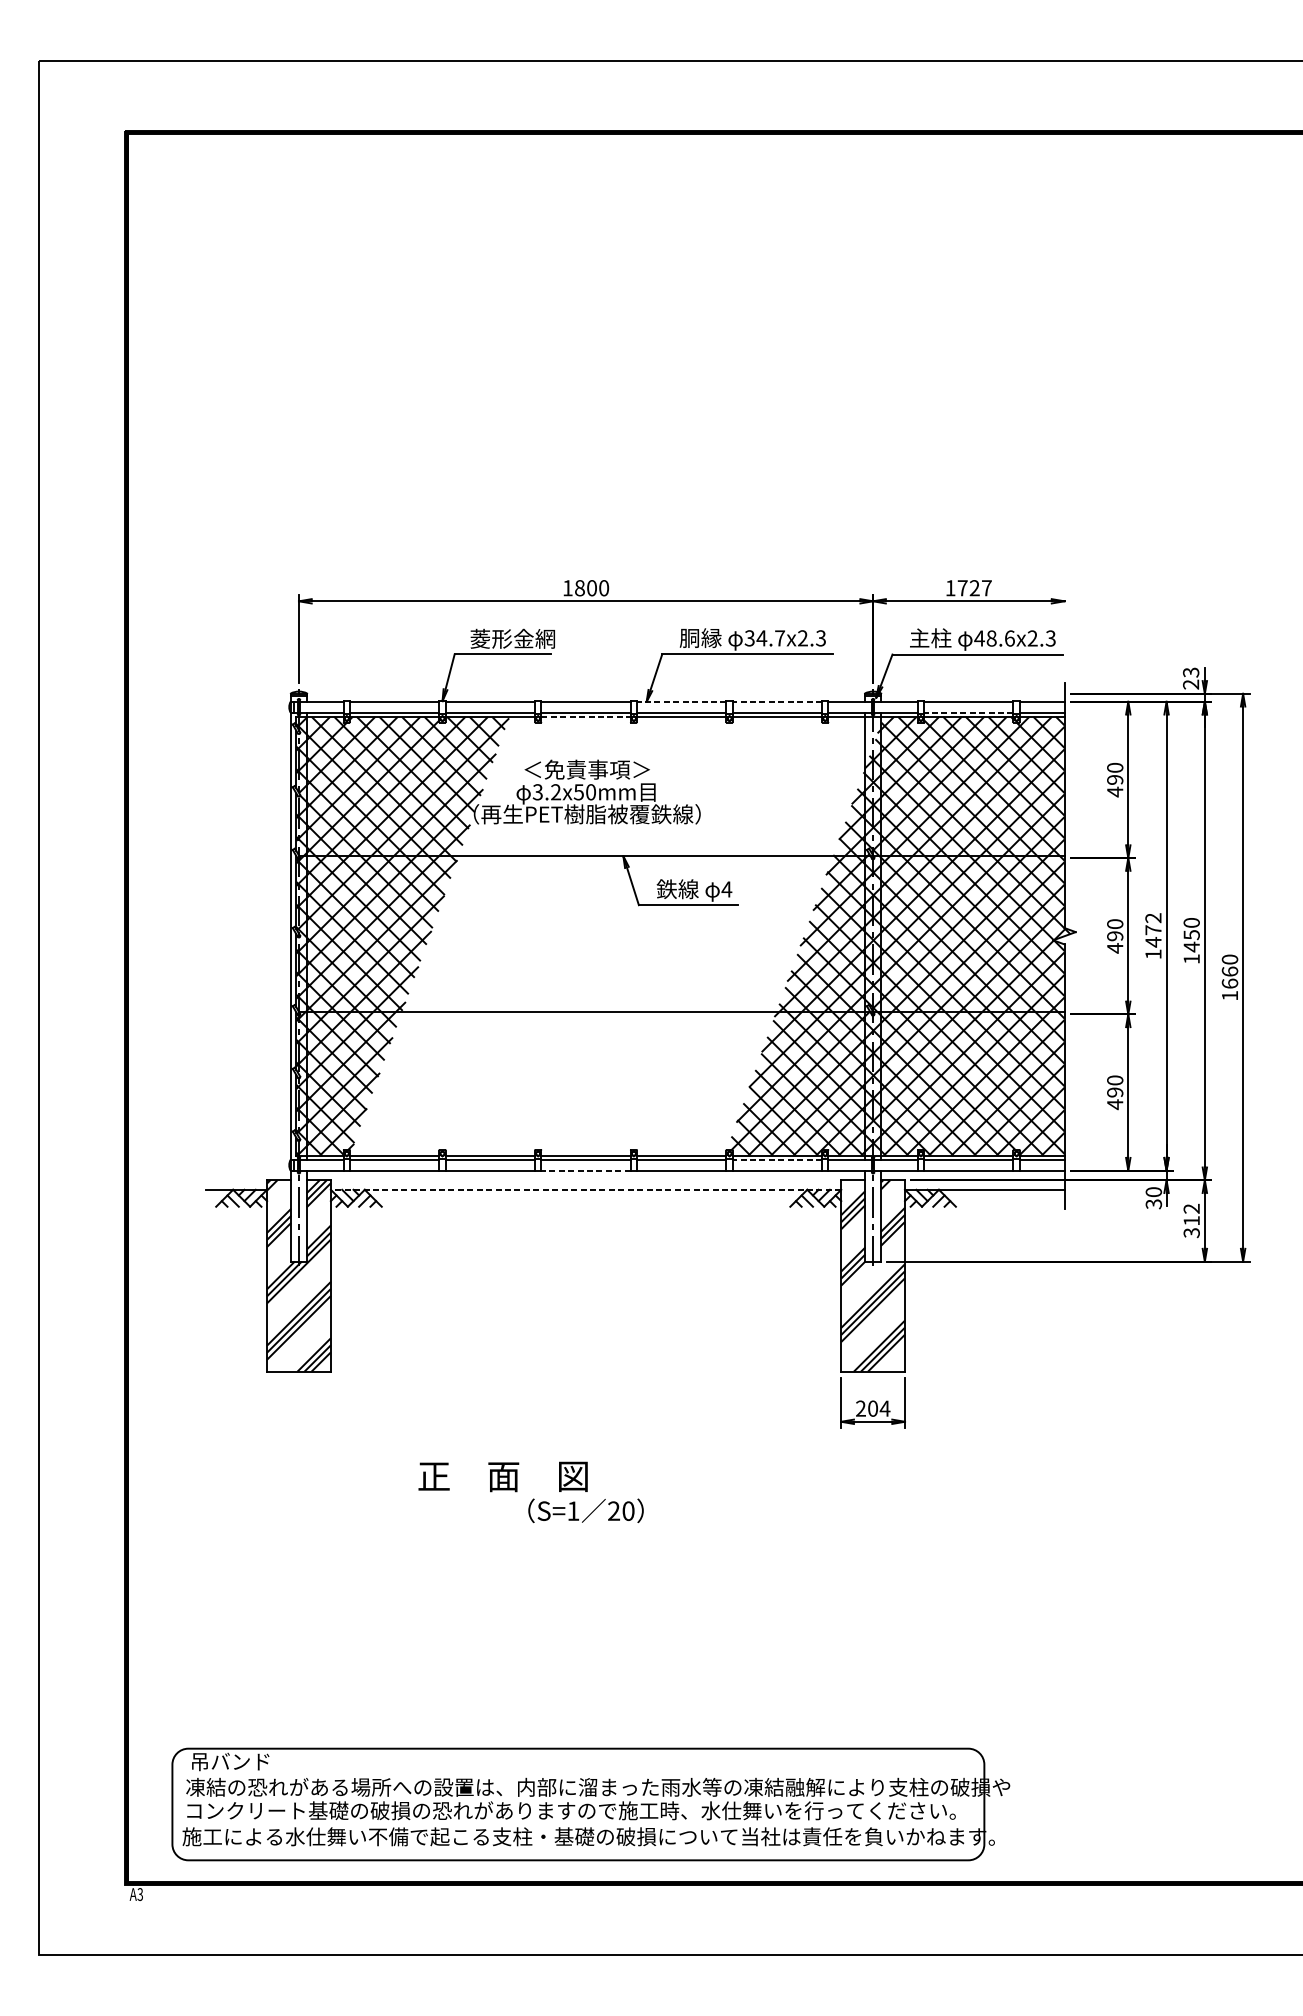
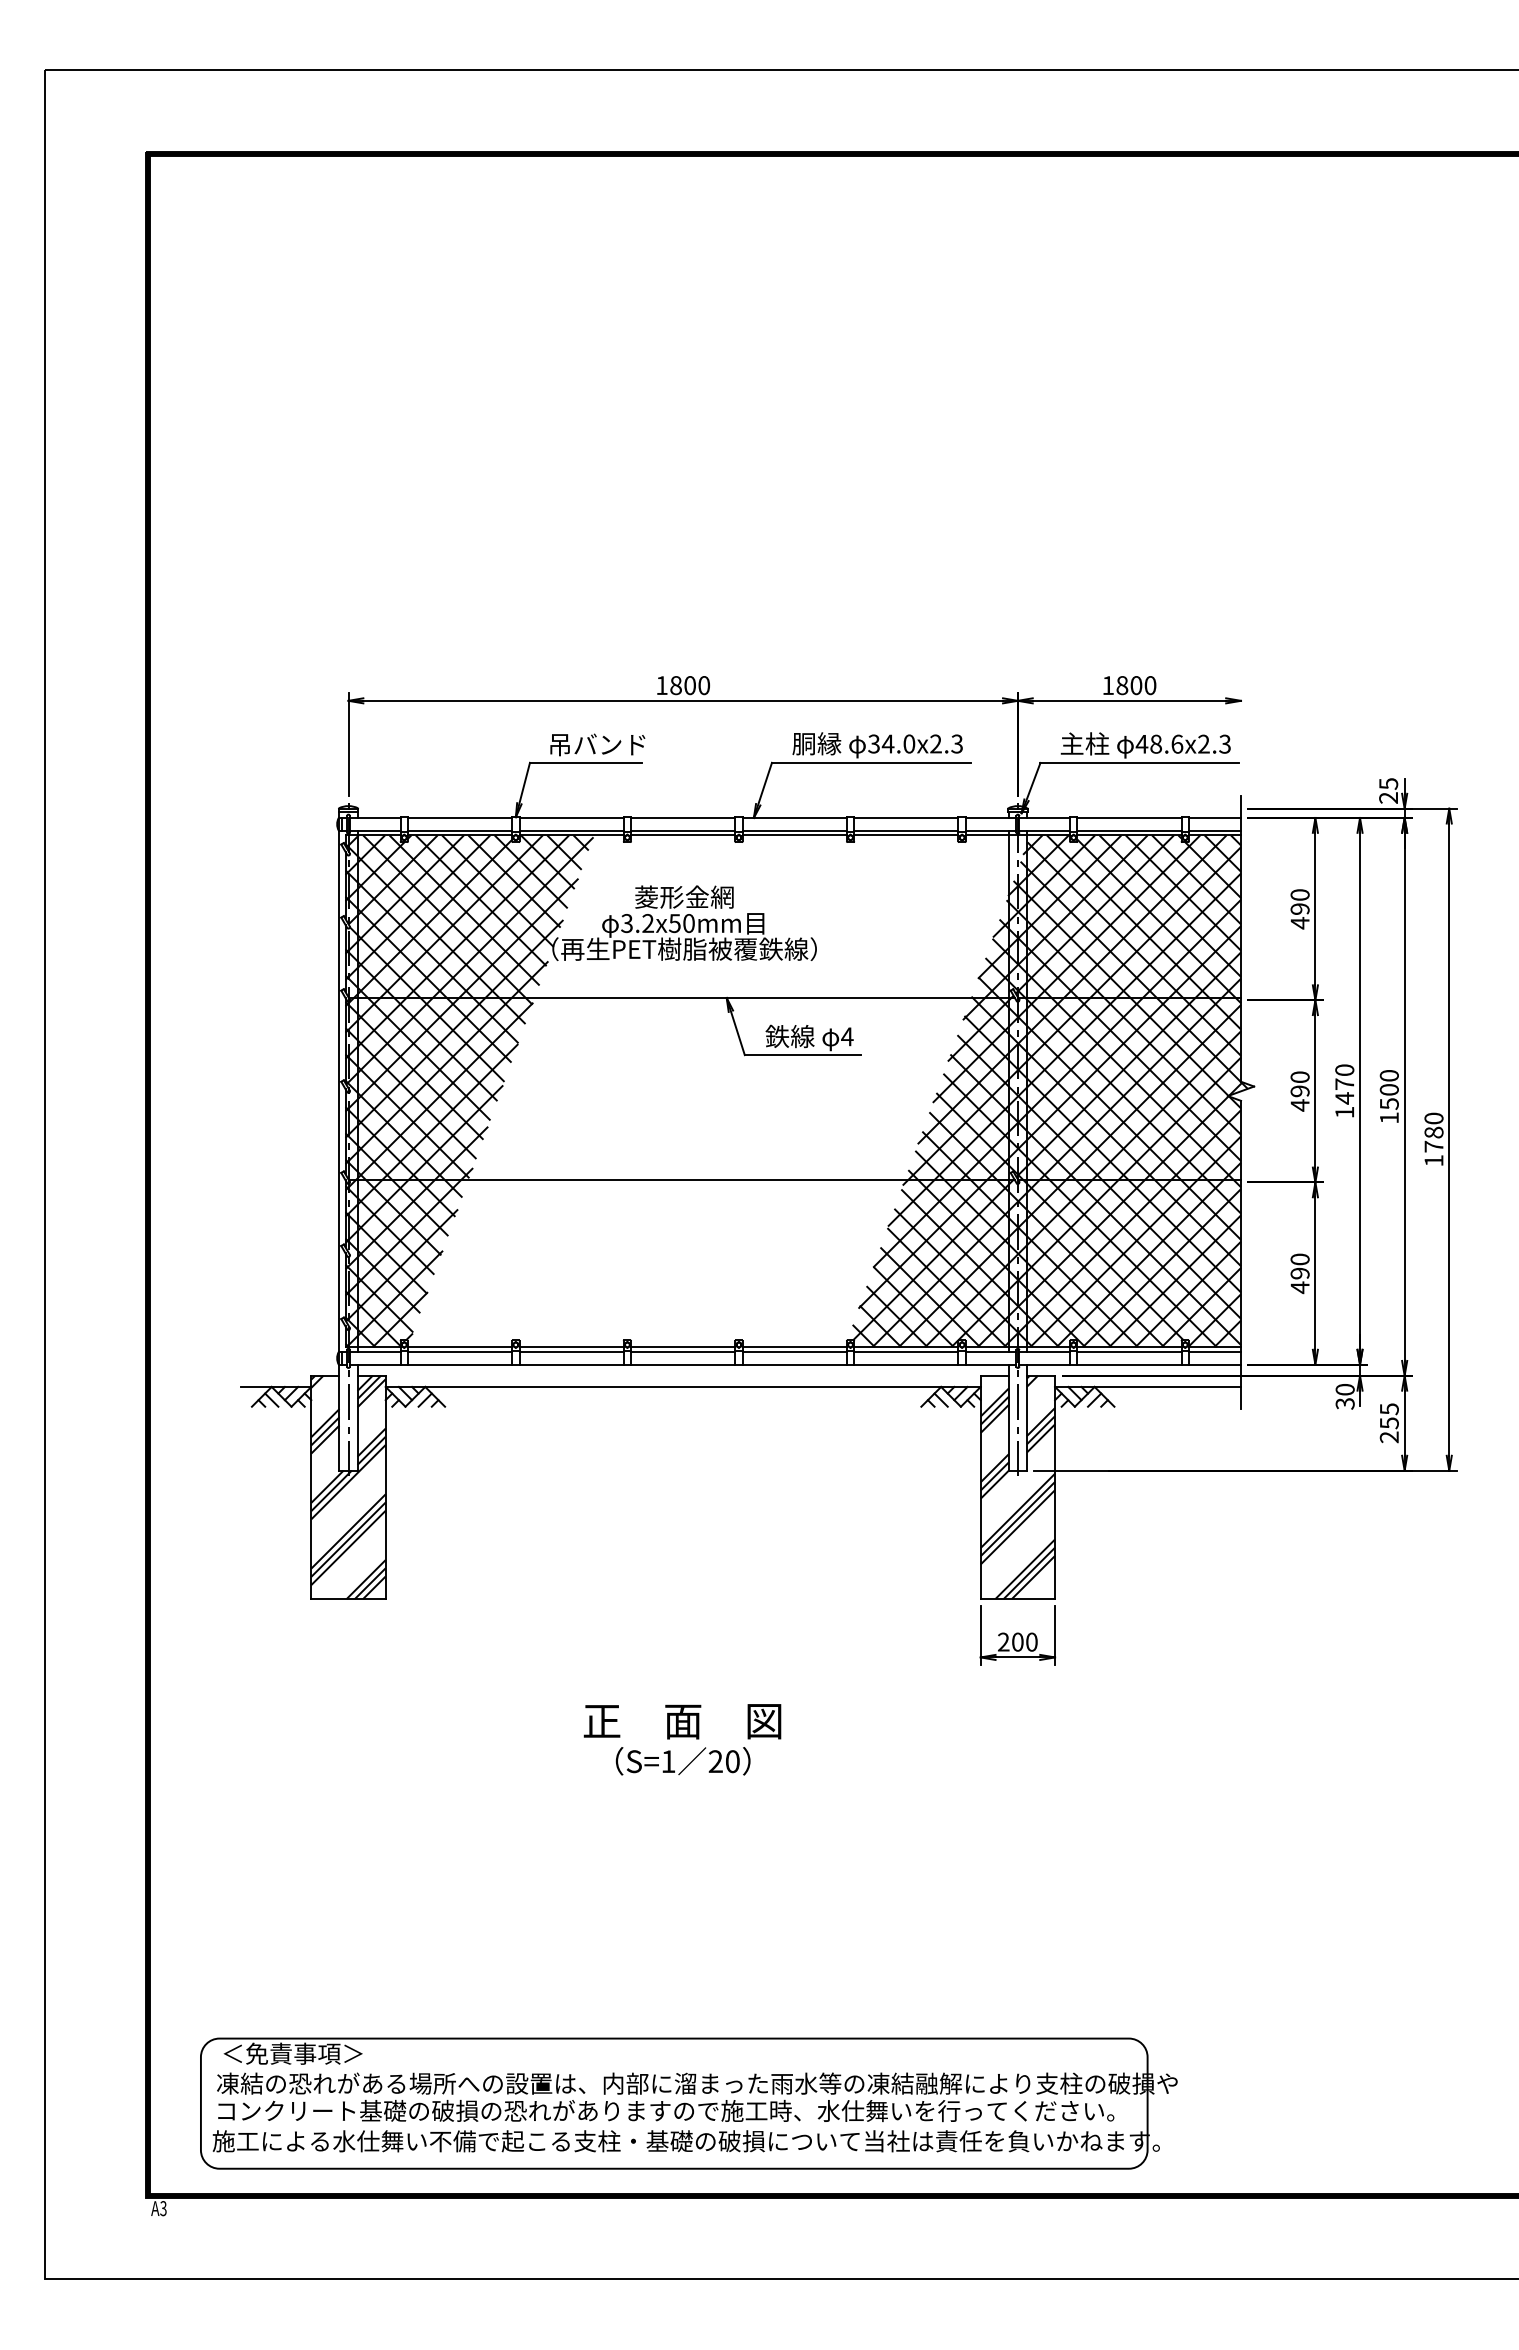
text: (974, 588) -> (1136, 685), 1727 -> 1800
text: (780, 637) -> (909, 743), 34.7x2.3 -> 34.0x2.3
text: (512, 638) -> (597, 744), 菱形金網 -> 吊バンド
text: (1190, 672) -> (1388, 783), 23 -> 25
line: (681, 701) -> (794, 817), dashed -> solid
line: (776, 701) -> (905, 817), dashed -> solid
line: (967, 712) -> (1128, 830), dashed -> solid
line: (586, 716) -> (683, 835), dashed -> solid
text: (587, 769) -> (684, 896), ＜免責事項＞ -> 菱形金網
text: (1153, 918) -> (1344, 1070), 1472 -> 1470
text: (1190, 941) -> (1388, 1097), 1450 -> 1500
text: (1229, 977) -> (1433, 1139), 1660 -> 1780
line: (776, 1160) -> (905, 1352), dashed -> solid
line: (585, 1170) -> (682, 1364), dashed -> solid
line: (586, 1189) -> (683, 1386), dashed -> solid
text: (1190, 1221) -> (1388, 1423), 312 -> 255
text: (884, 1408) -> (1031, 1641), 204 -> 200
text: (503, 1476) -> (682, 1721), moved
text: (250, 1761) -> (292, 2053), 吊バンド -> ＜免責事項＞

